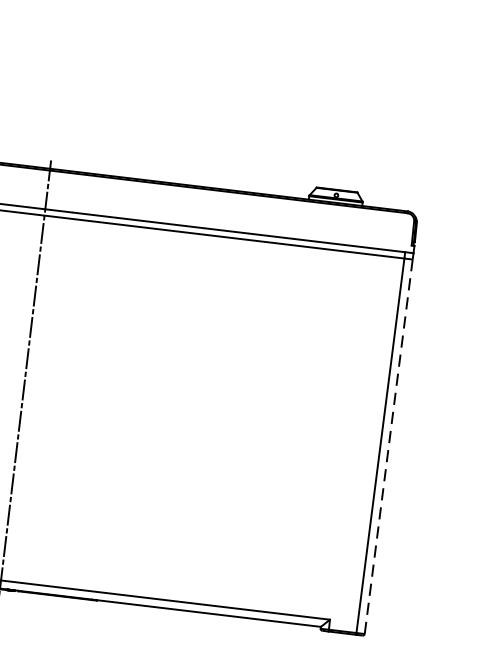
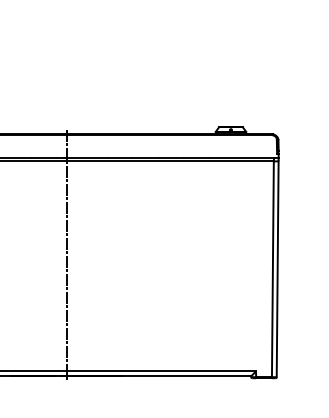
line: (388, 447) -> (277, 269), dashed -> solid

